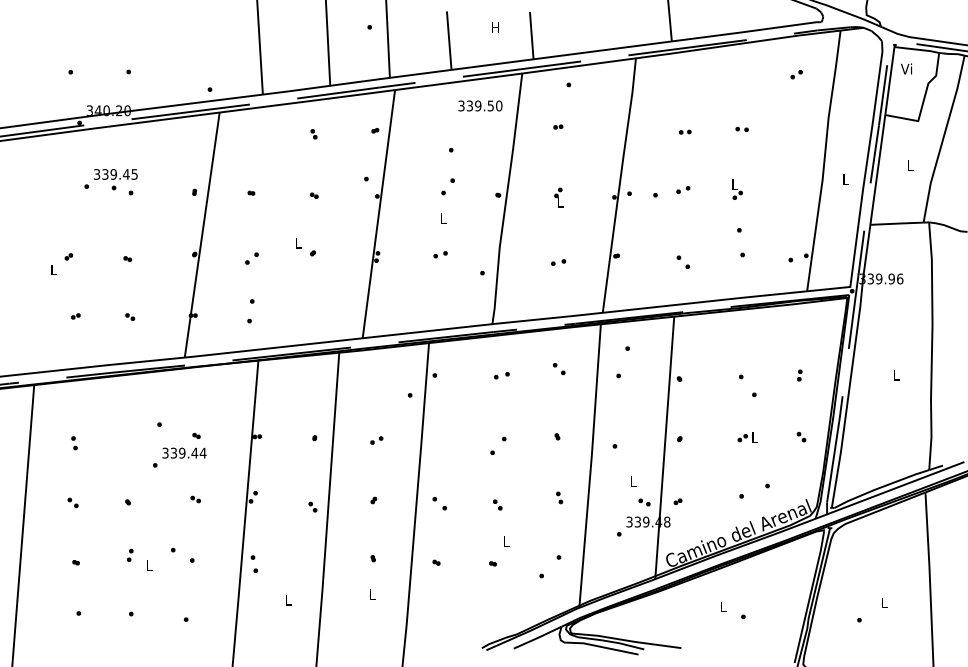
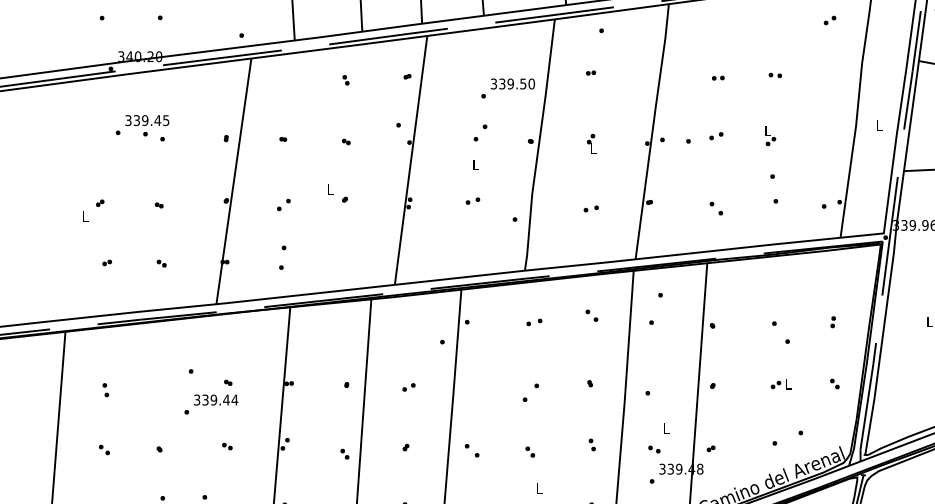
text: (480, 105) -> (512, 83), moved
part: (644, 502) -> (654, 449), moved

